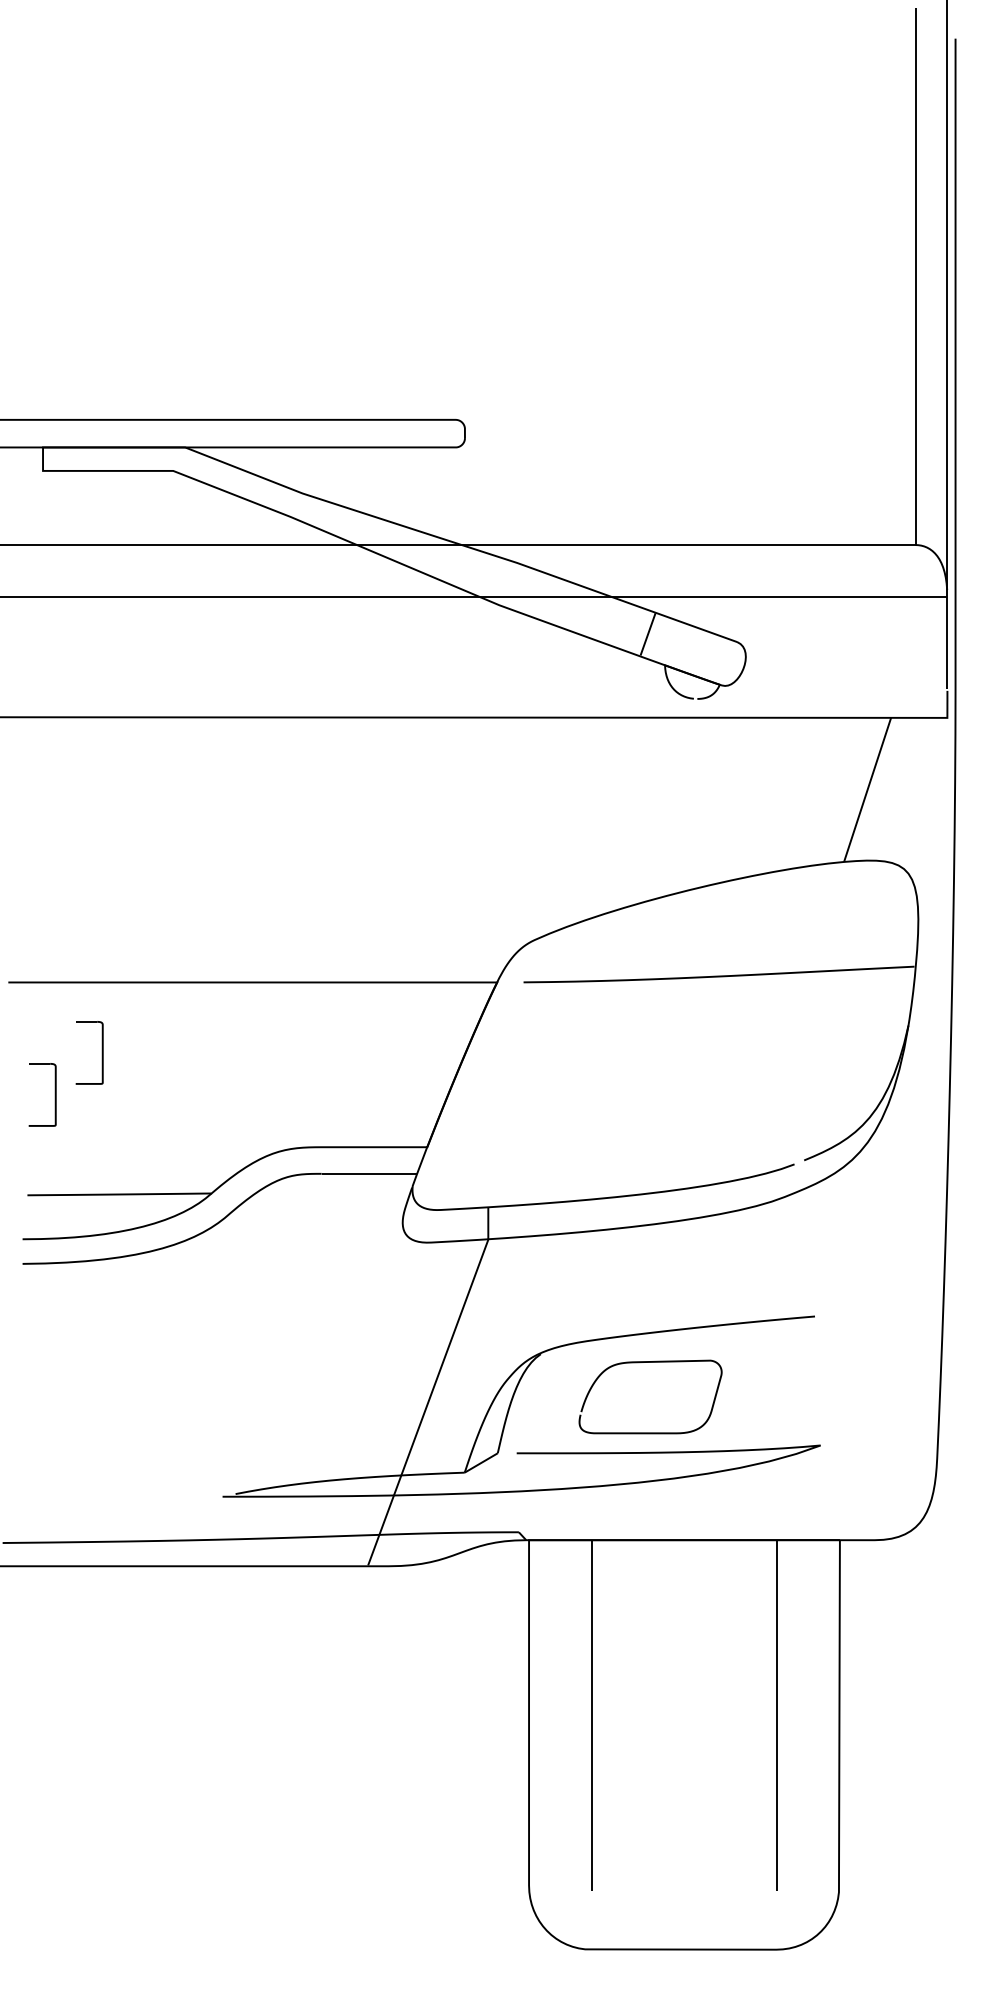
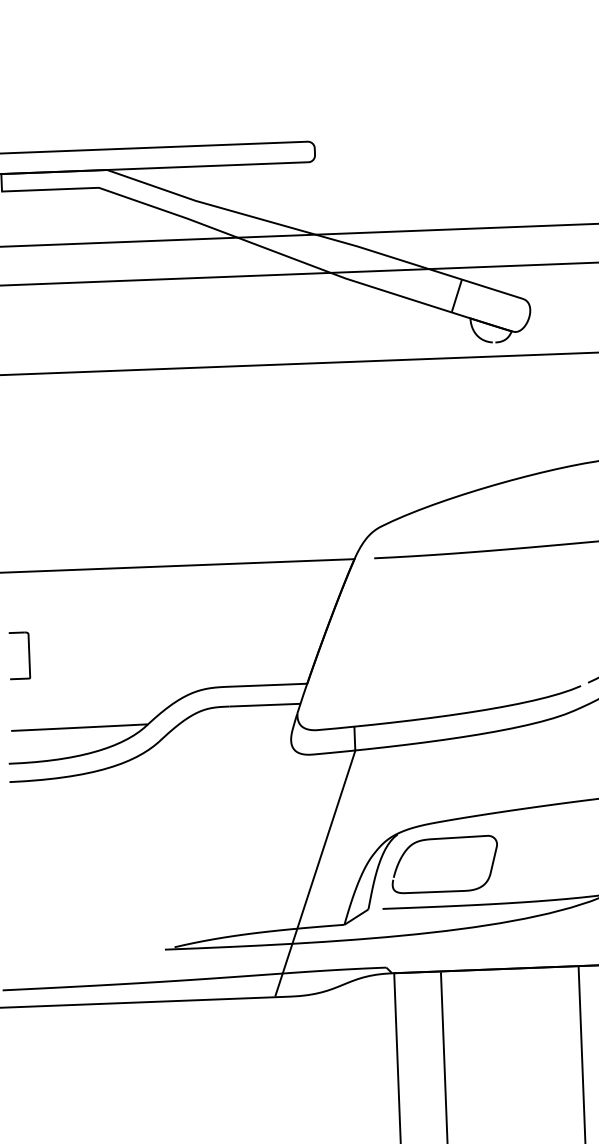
part: (101, 1052) -> (62, 622), removed
curve: (650, 1362) -> (443, 838), moved

